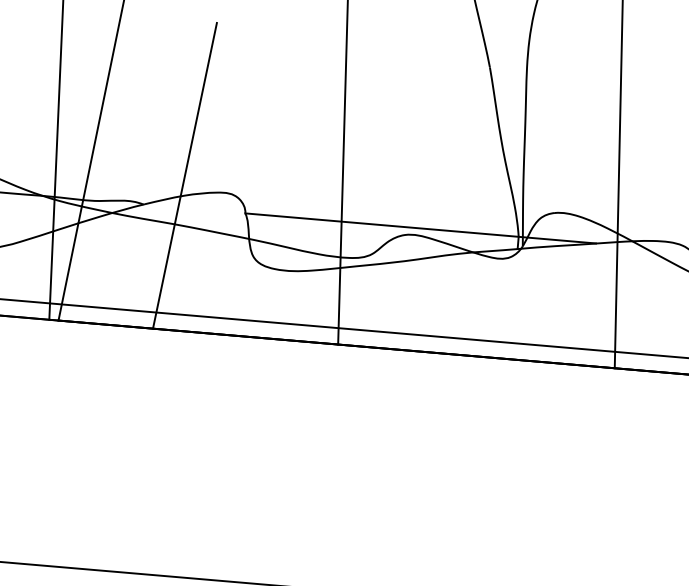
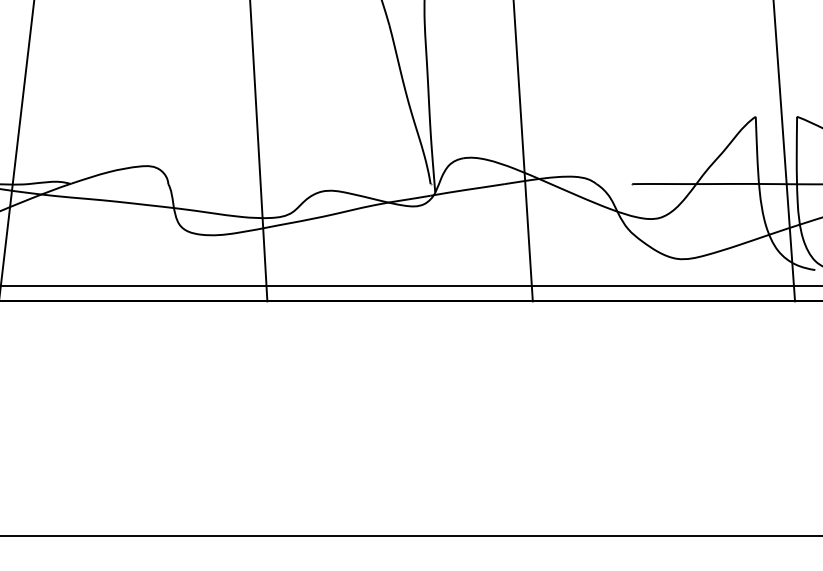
line: (184, 175) -> (107, 152), removed
line: (420, 228) -> (336, 184), removed

